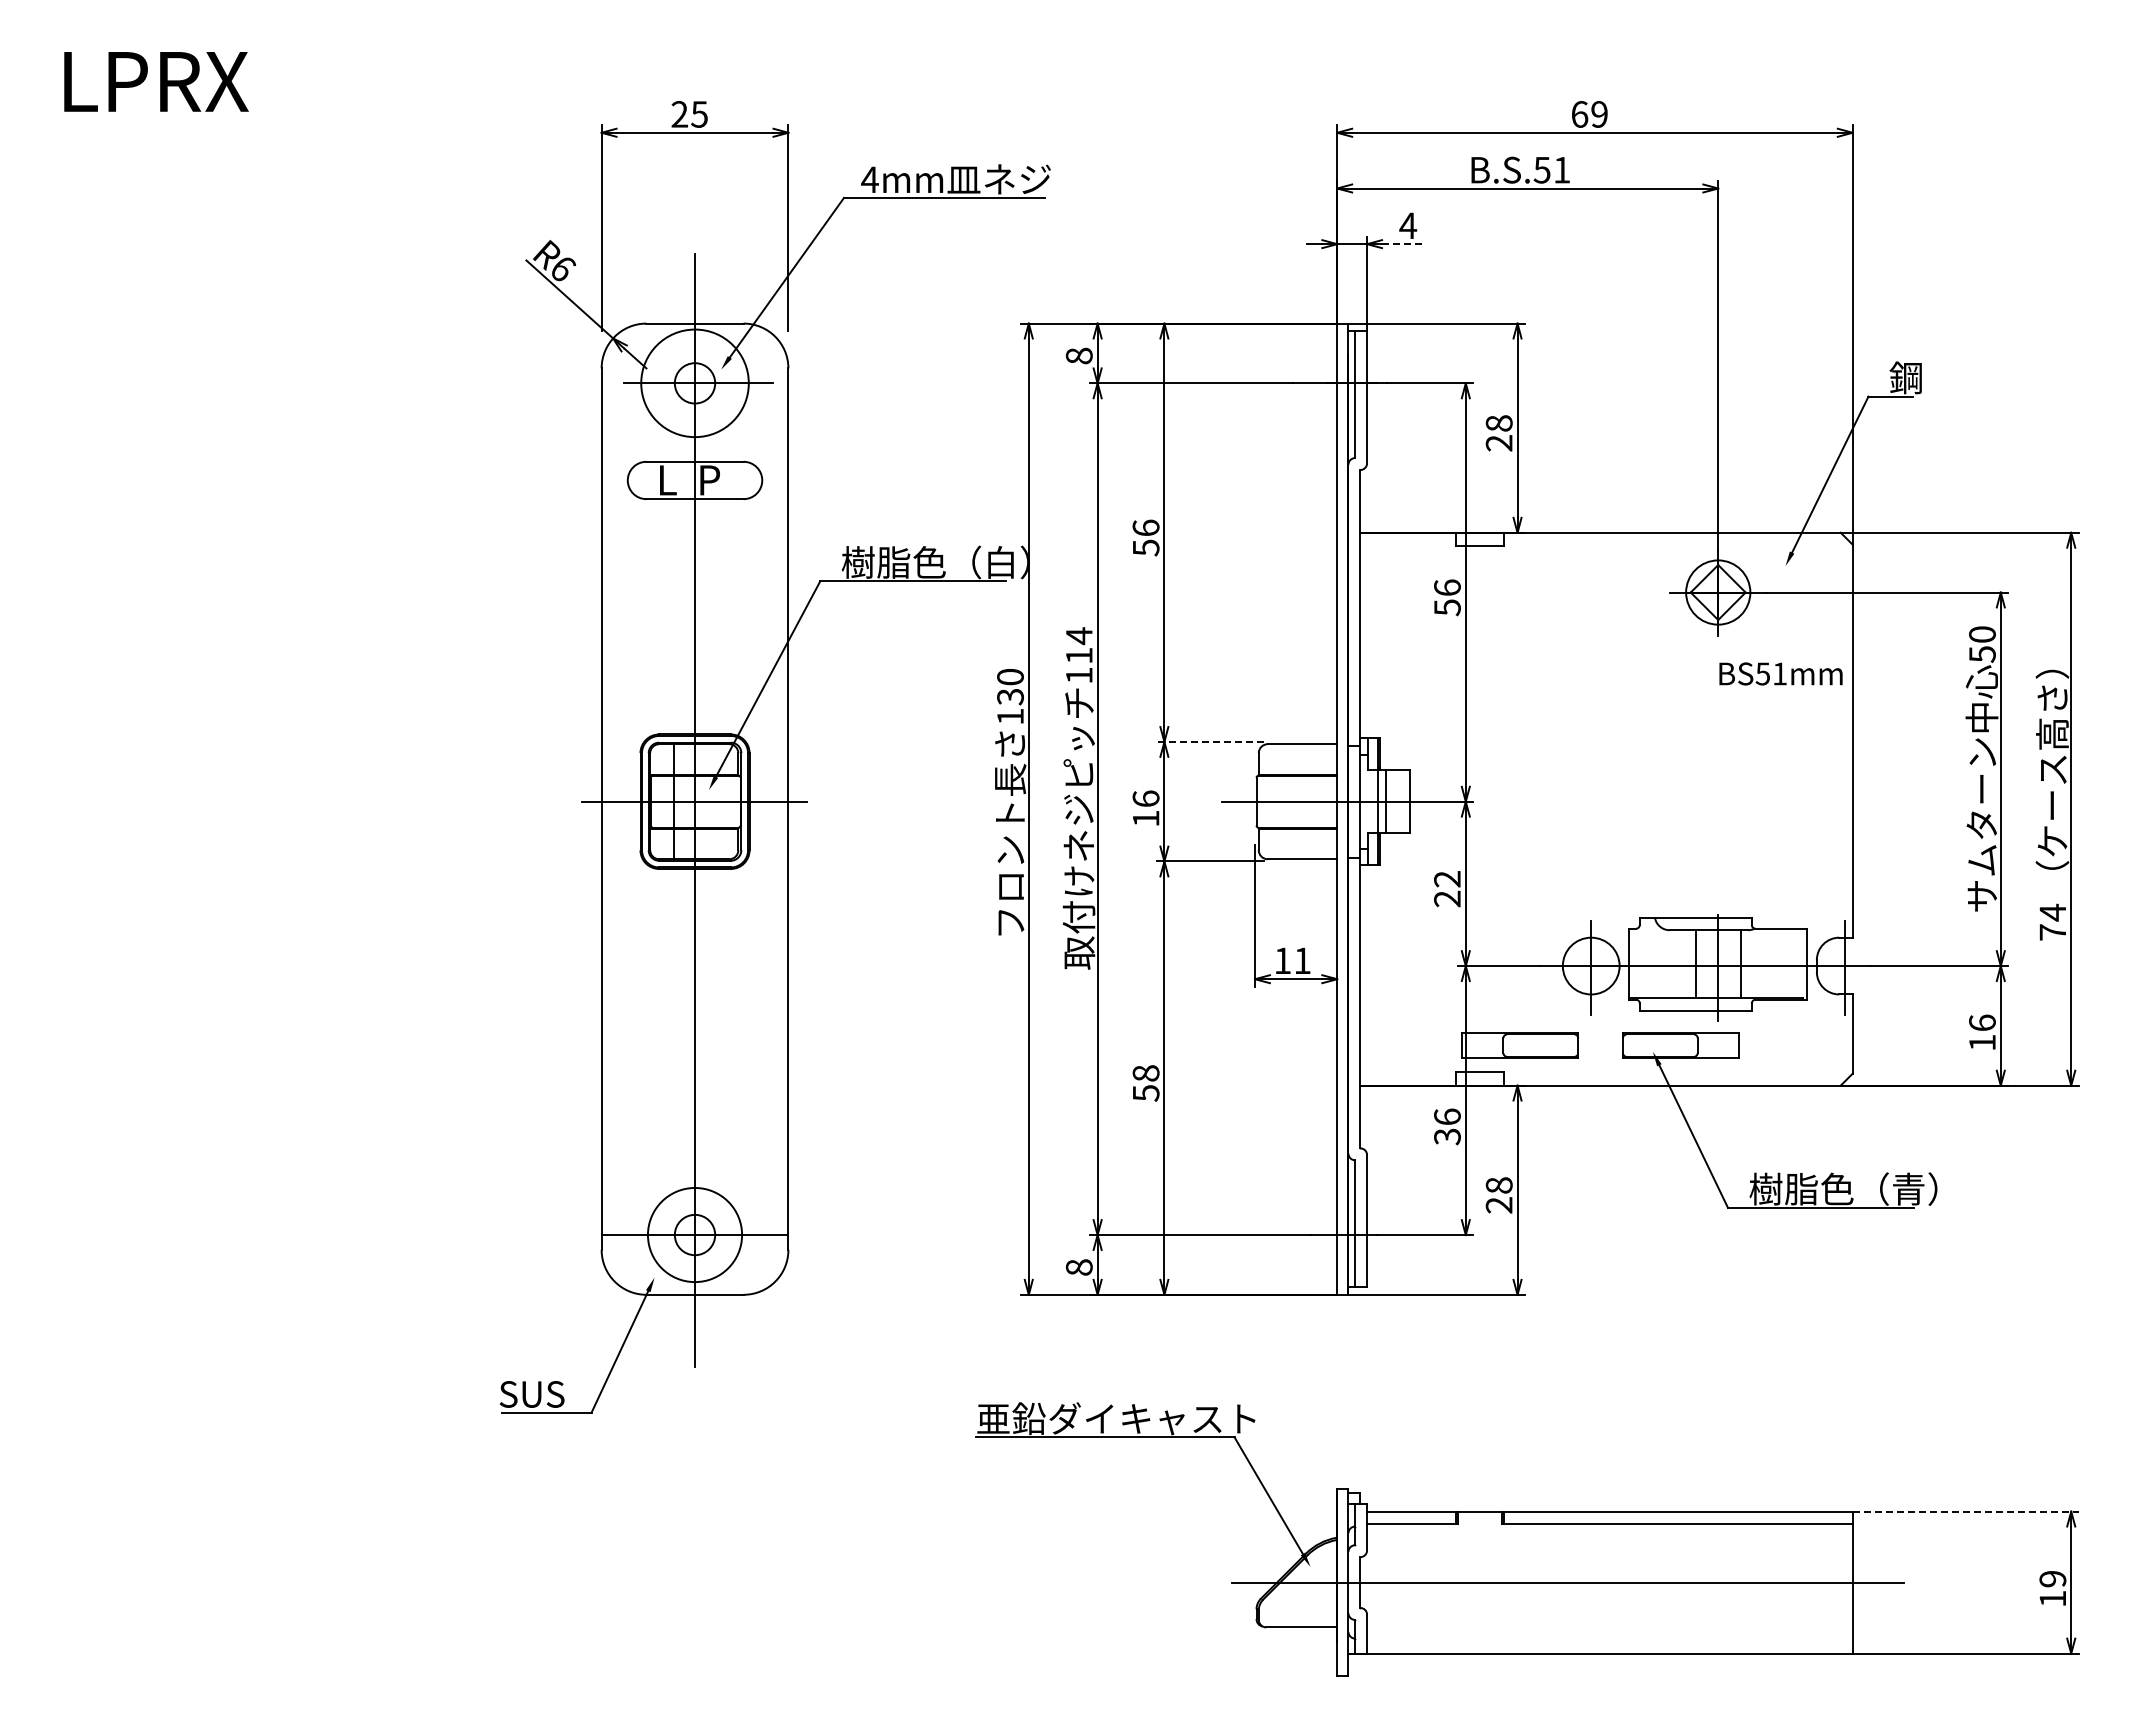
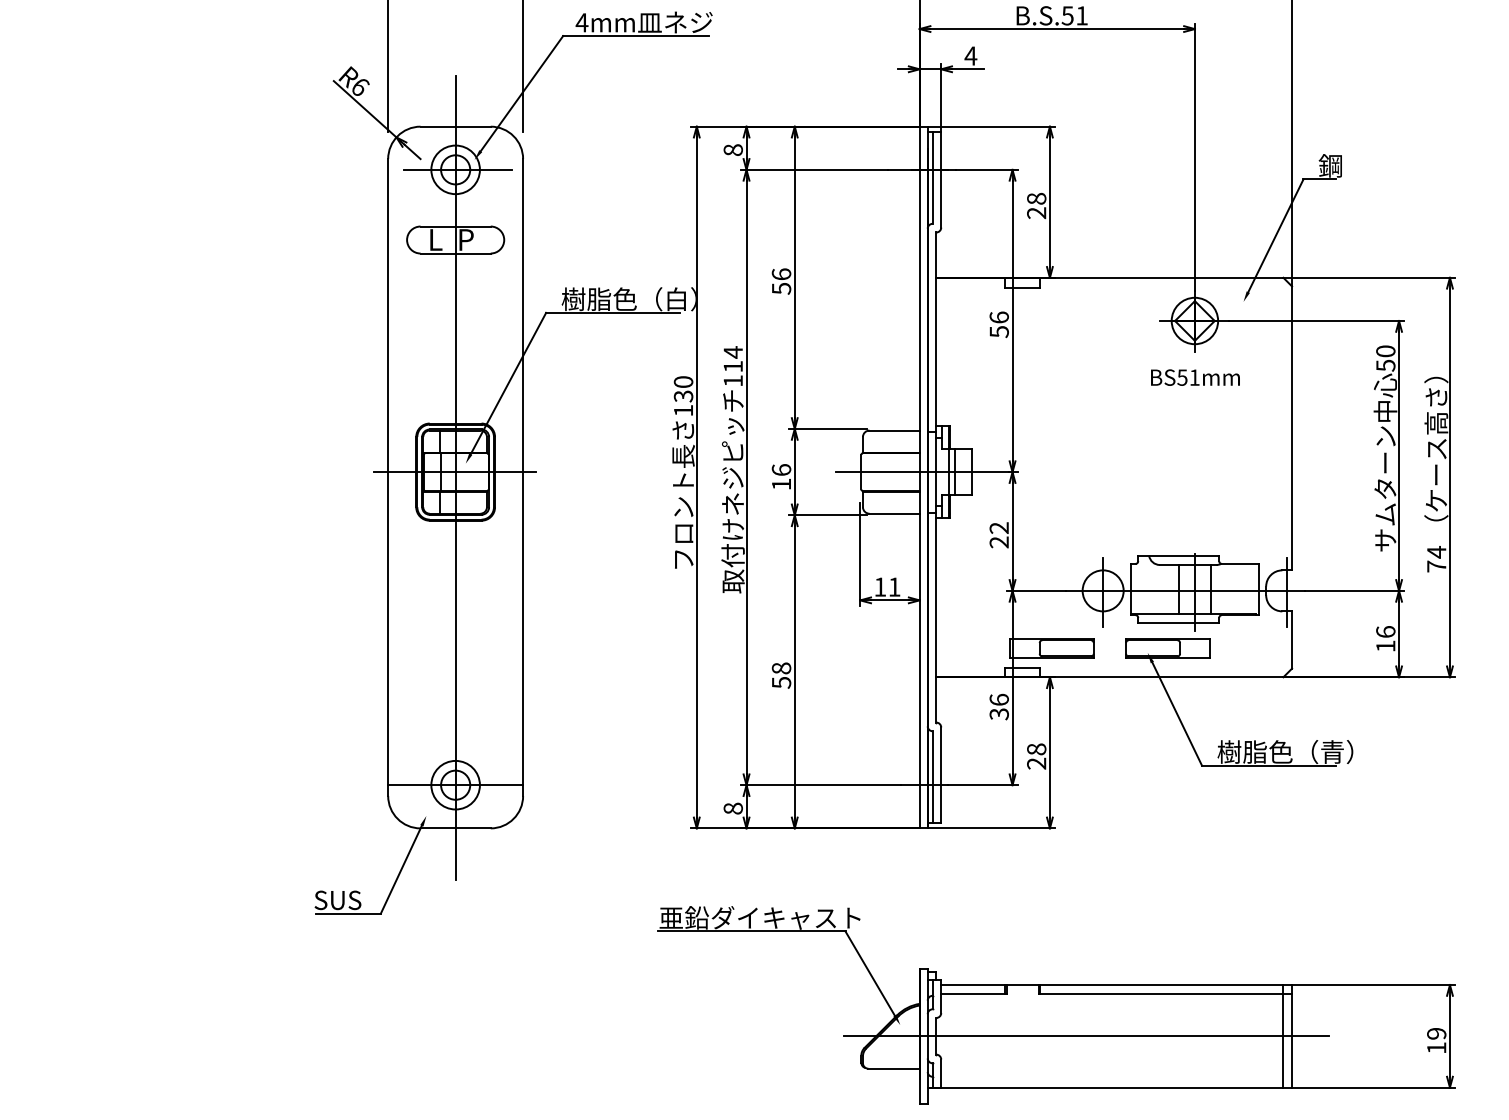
line: (1404, 244) -> (968, 69), dashed -> solid
circle: (694, 382) -> (455, 169), size x0.62
text: (1780, 673) -> (1195, 377), moved
line: (1210, 741) -> (828, 428), dashed -> solid
circle: (694, 1234) -> (455, 784), size x0.71
line: (1965, 1511) -> (1373, 984), dashed -> solid
line: (1840, 1582) -> (1283, 1036), added

